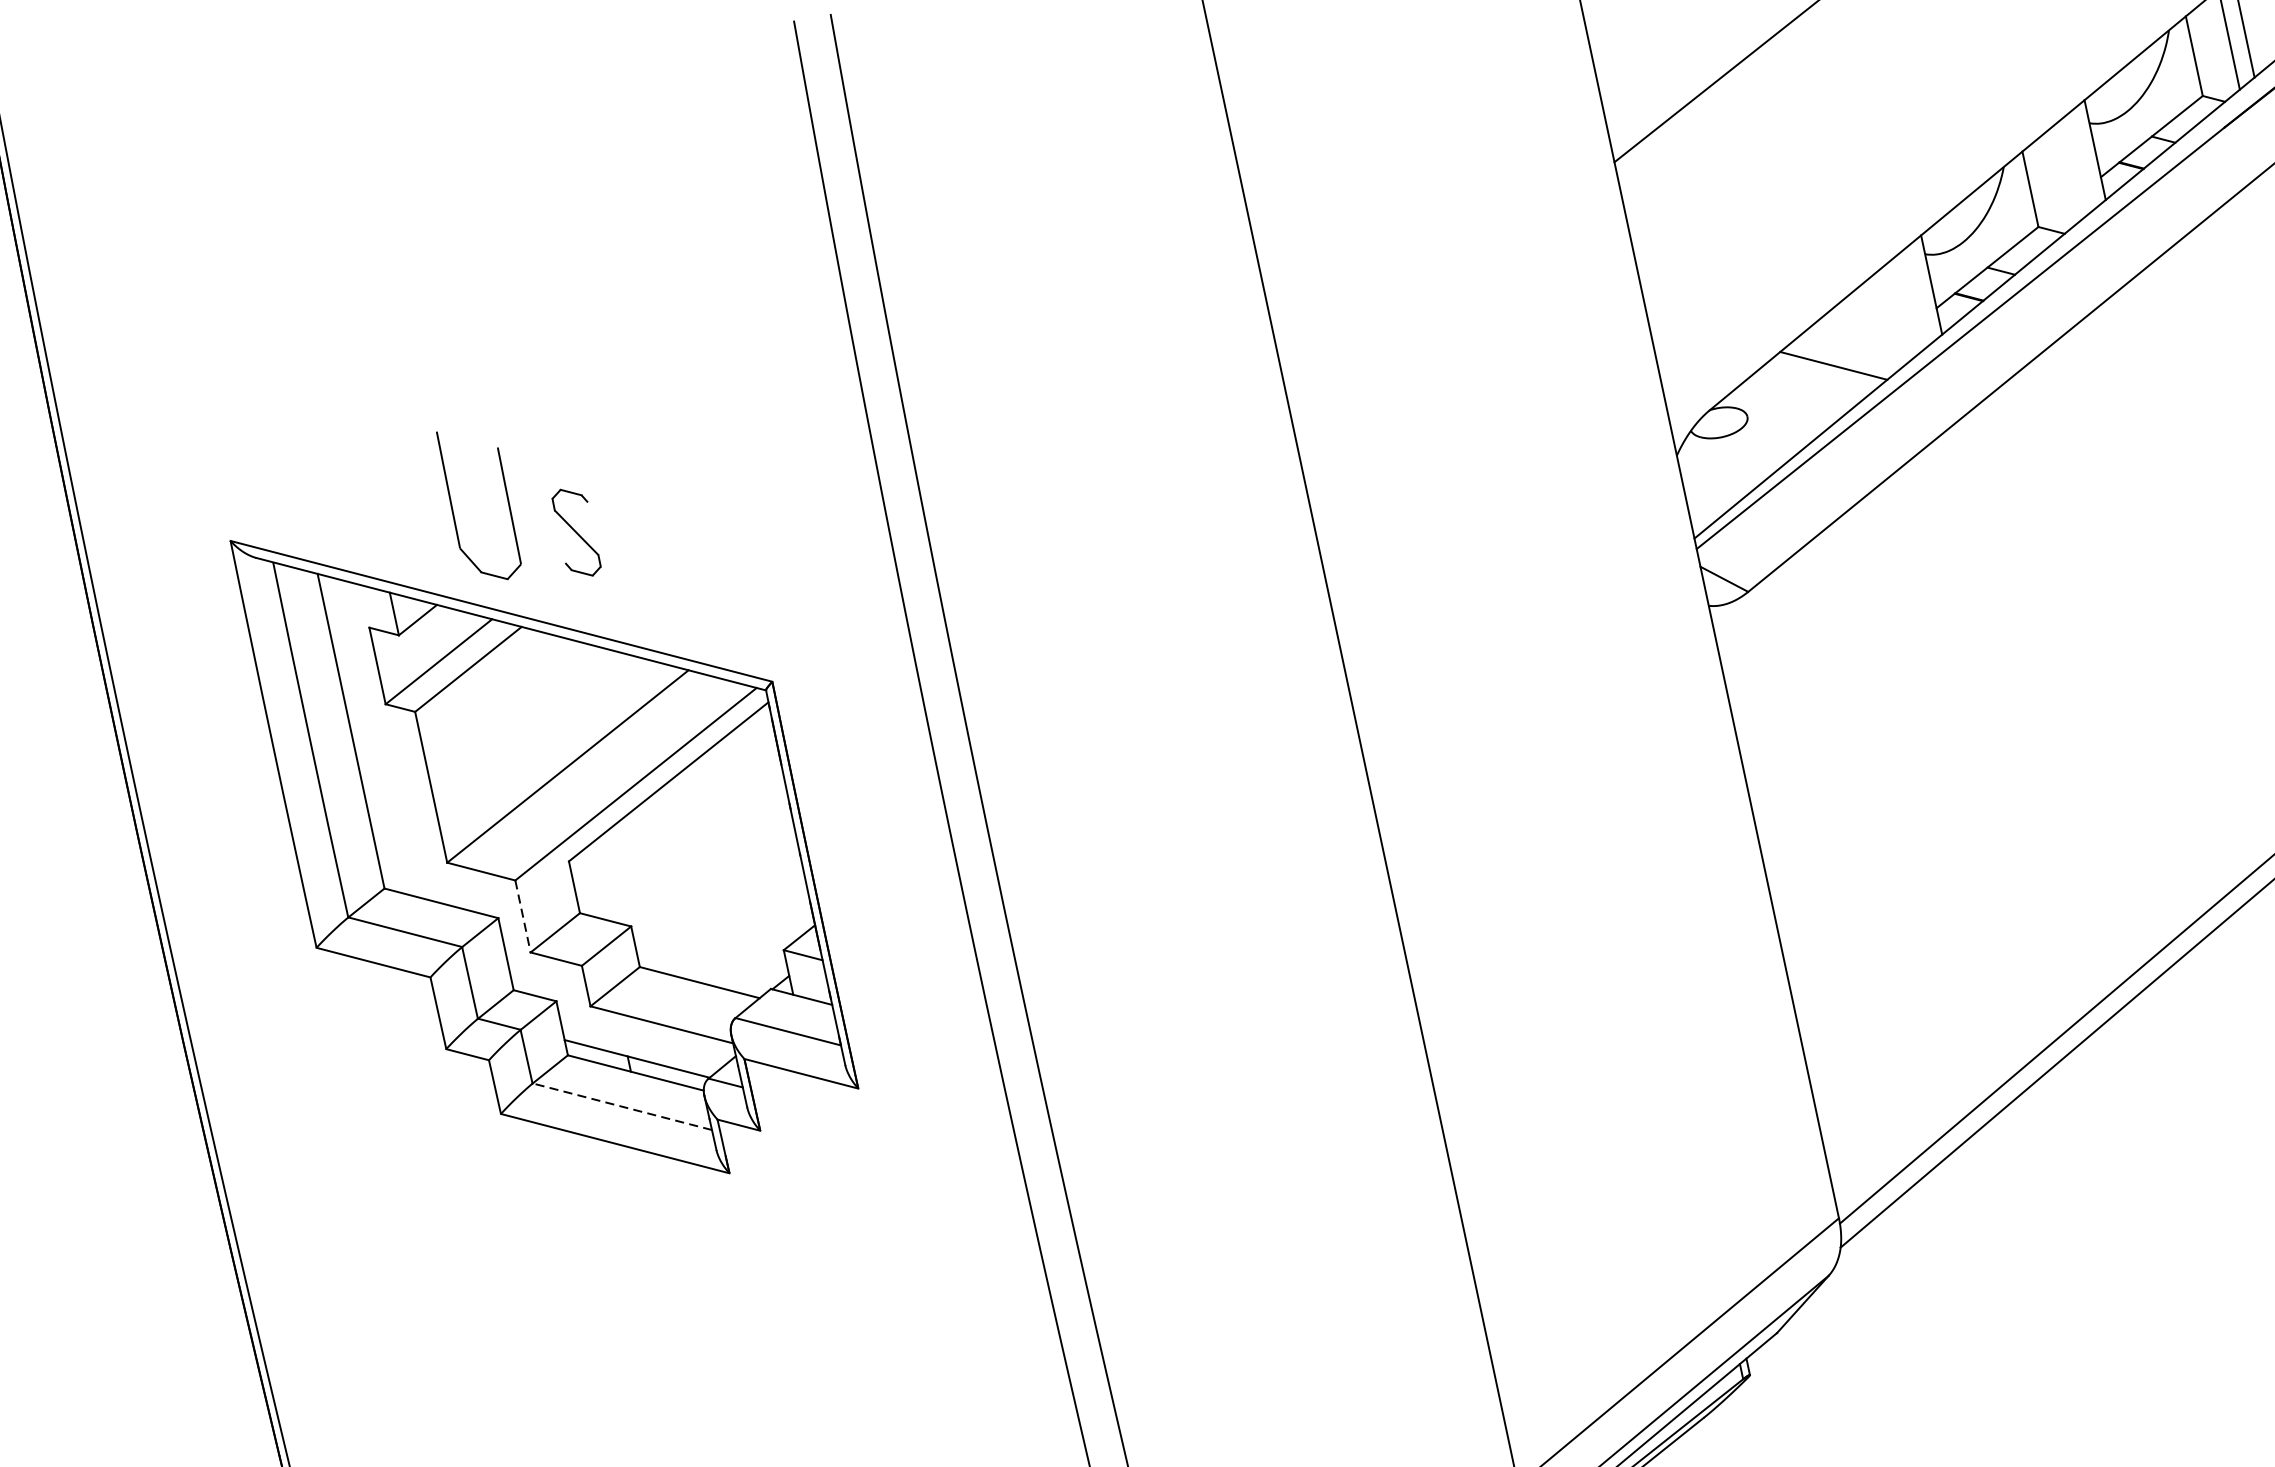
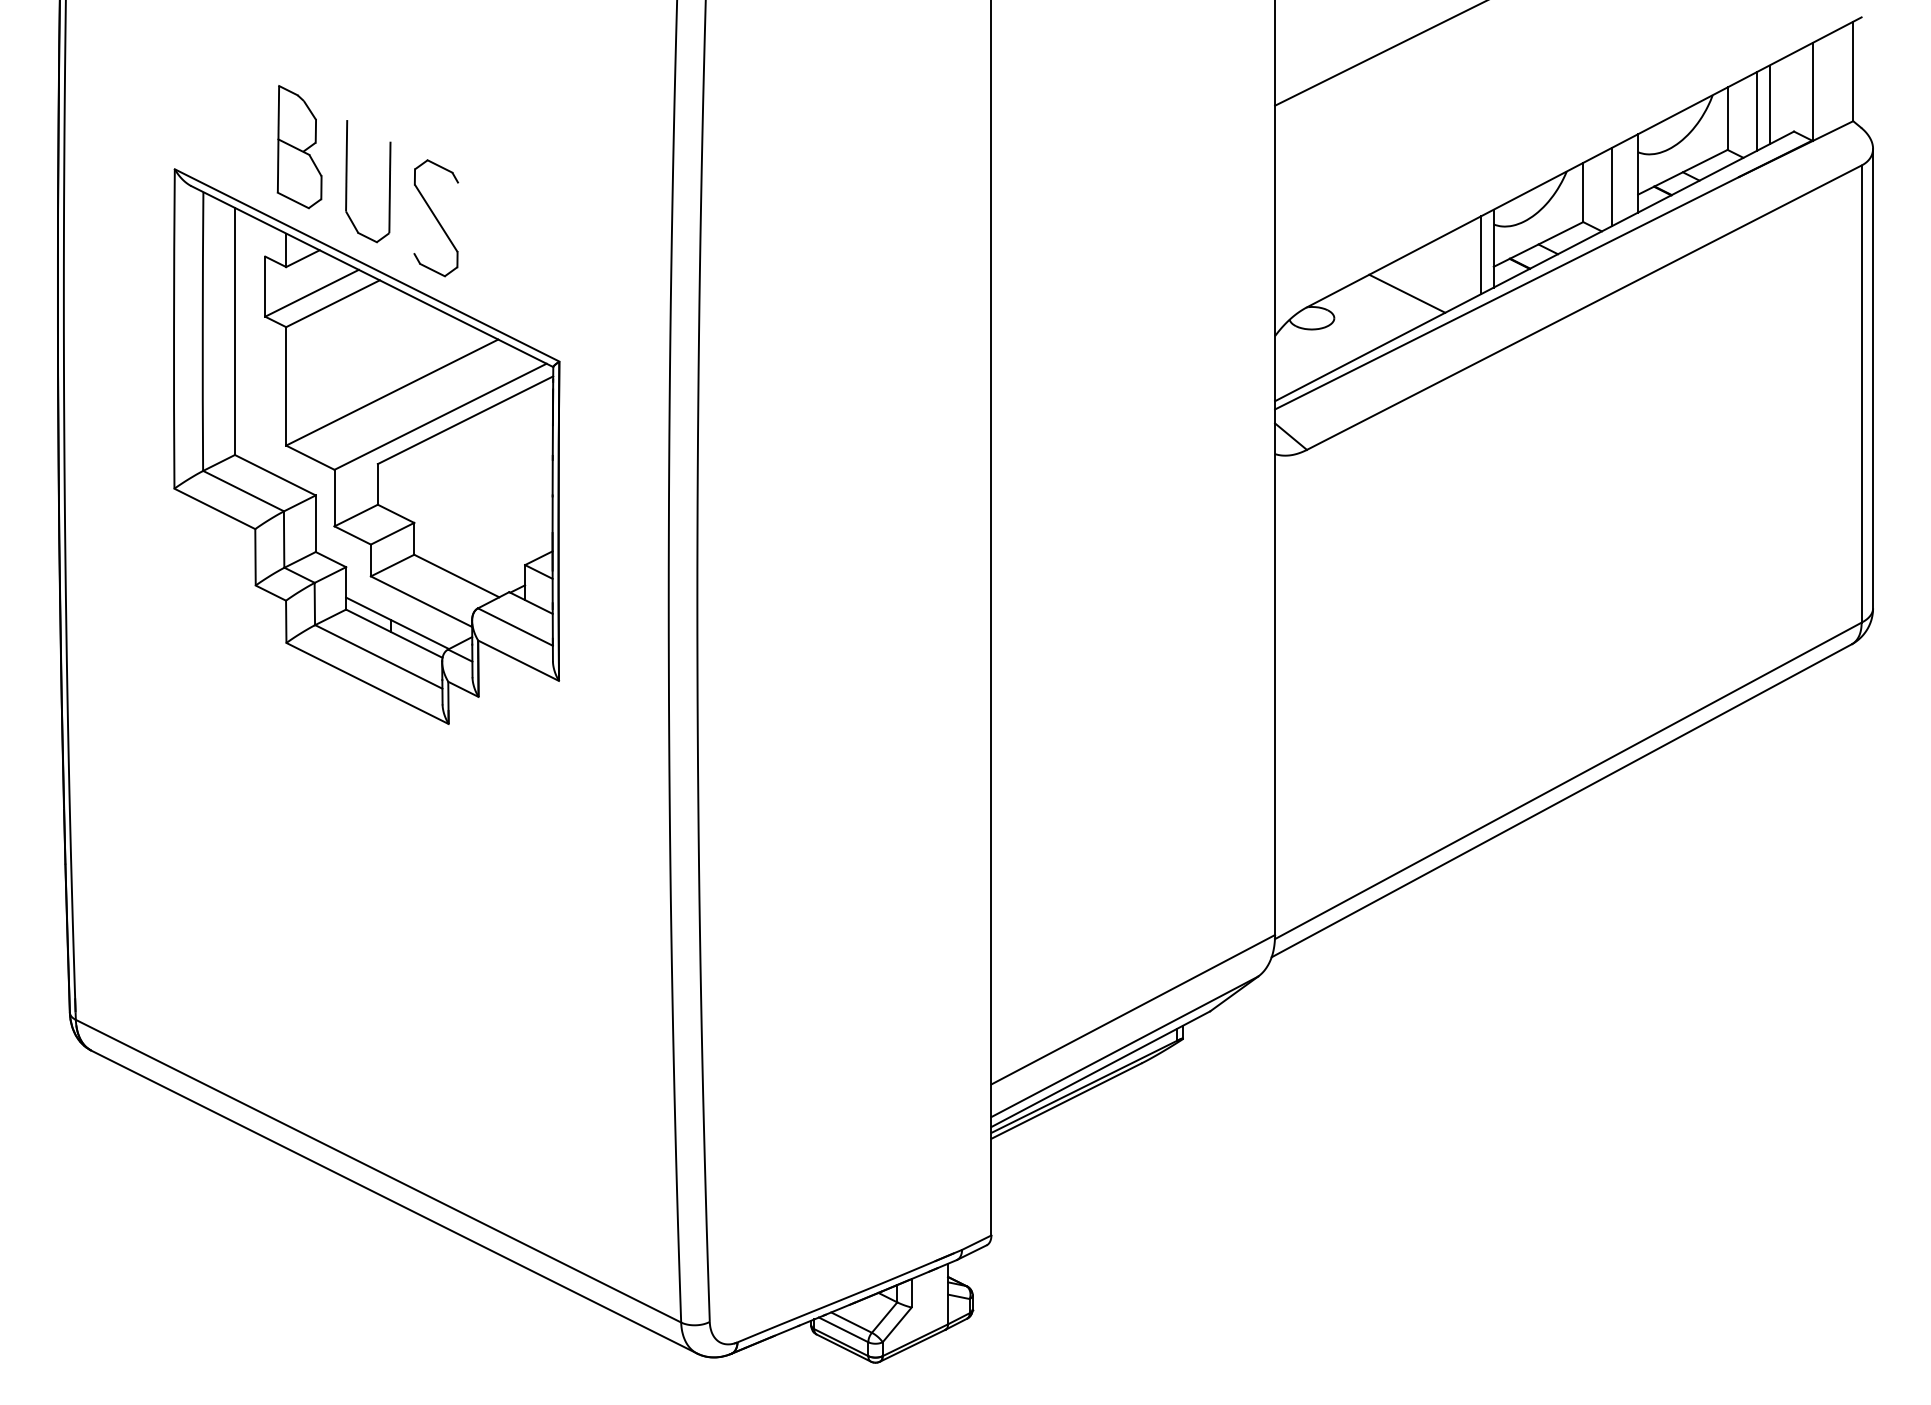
line: (2066, 173) -> (1612, 186), added
line: (1916, 297) -> (1480, 255), added
part: (383, 479) -> (299, 147), added
part: (575, 533) -> (435, 218), size x1.67
line: (523, 917) -> (334, 498), dashed -> solid
line: (621, 1106) -> (378, 656), dashed -> solid

